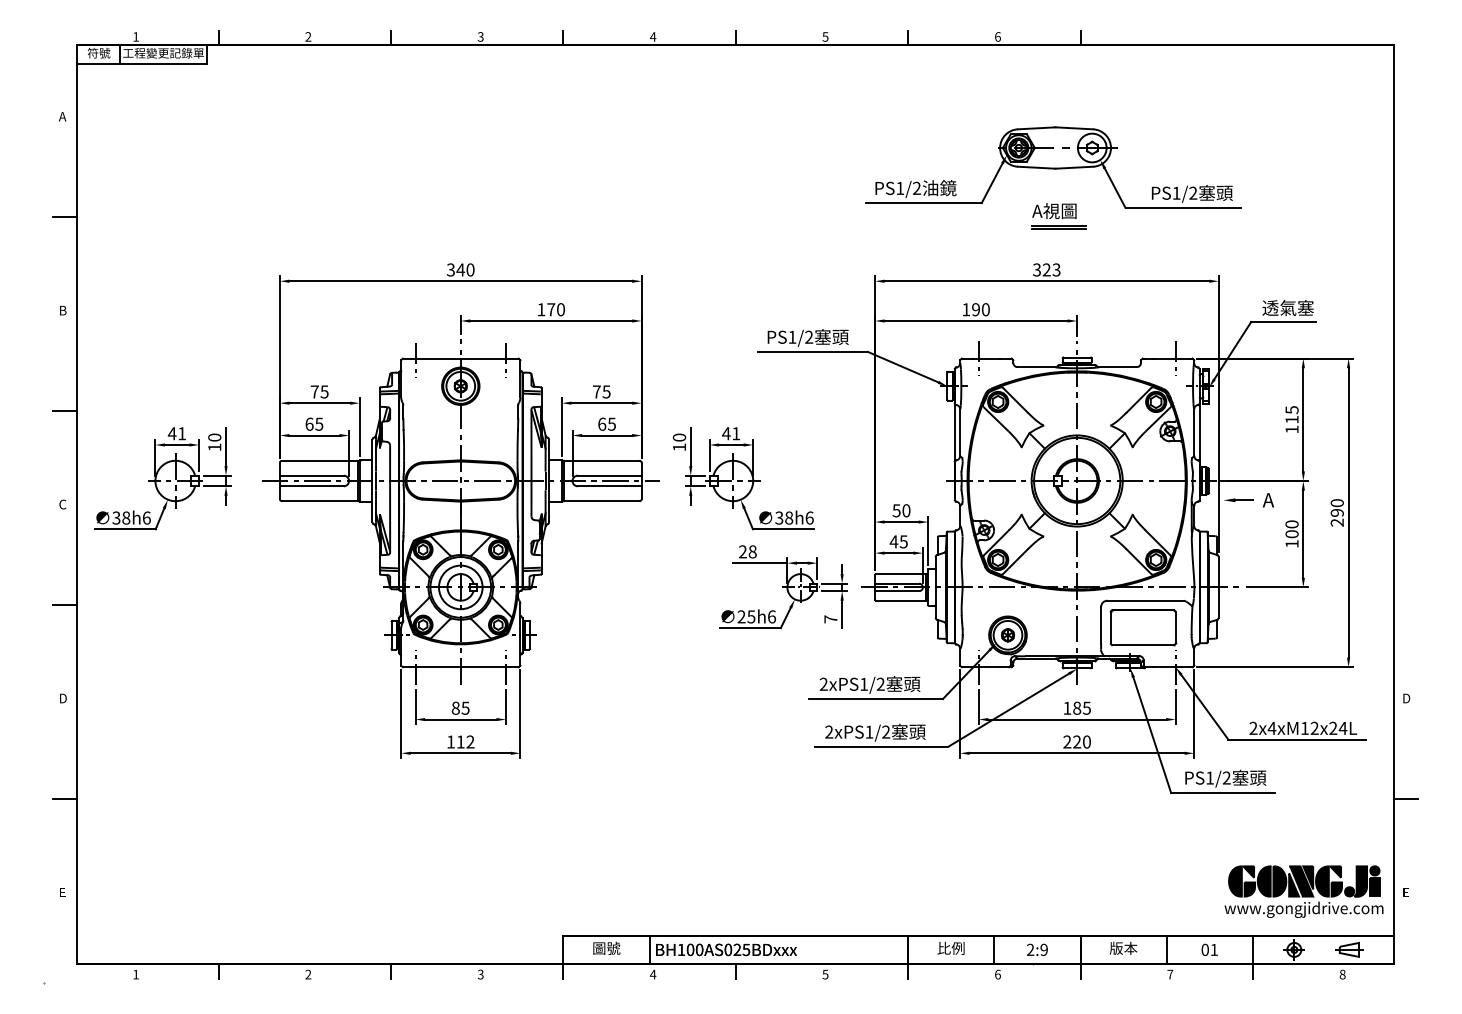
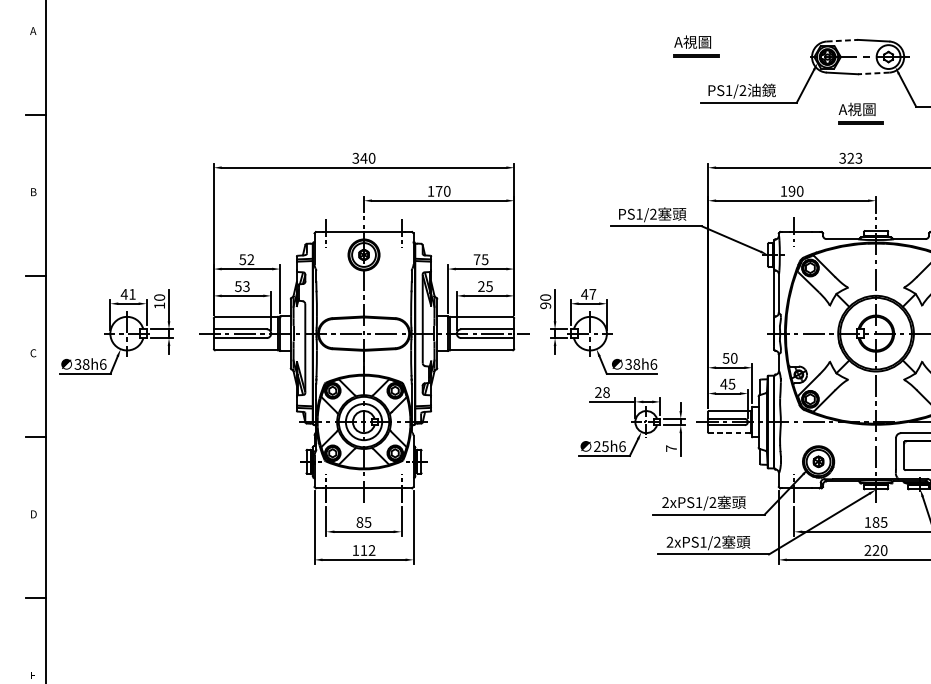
line: (1036, 128) -> (842, 40), solid -> dashed
part: (860, 135) -> (696, 46), added
line: (1074, 167) -> (873, 73), solid -> dashed
text: (319, 391) -> (246, 259), 75 -> 52
text: (314, 423) -> (242, 285), 65 -> 53
text: (602, 423) -> (481, 285), 65 -> 25
text: (736, 433) -> (593, 294), 41 -> 47
text: (679, 447) -> (545, 305), 10 -> 90
line: (900, 600) -> (729, 432), solid -> dashed

